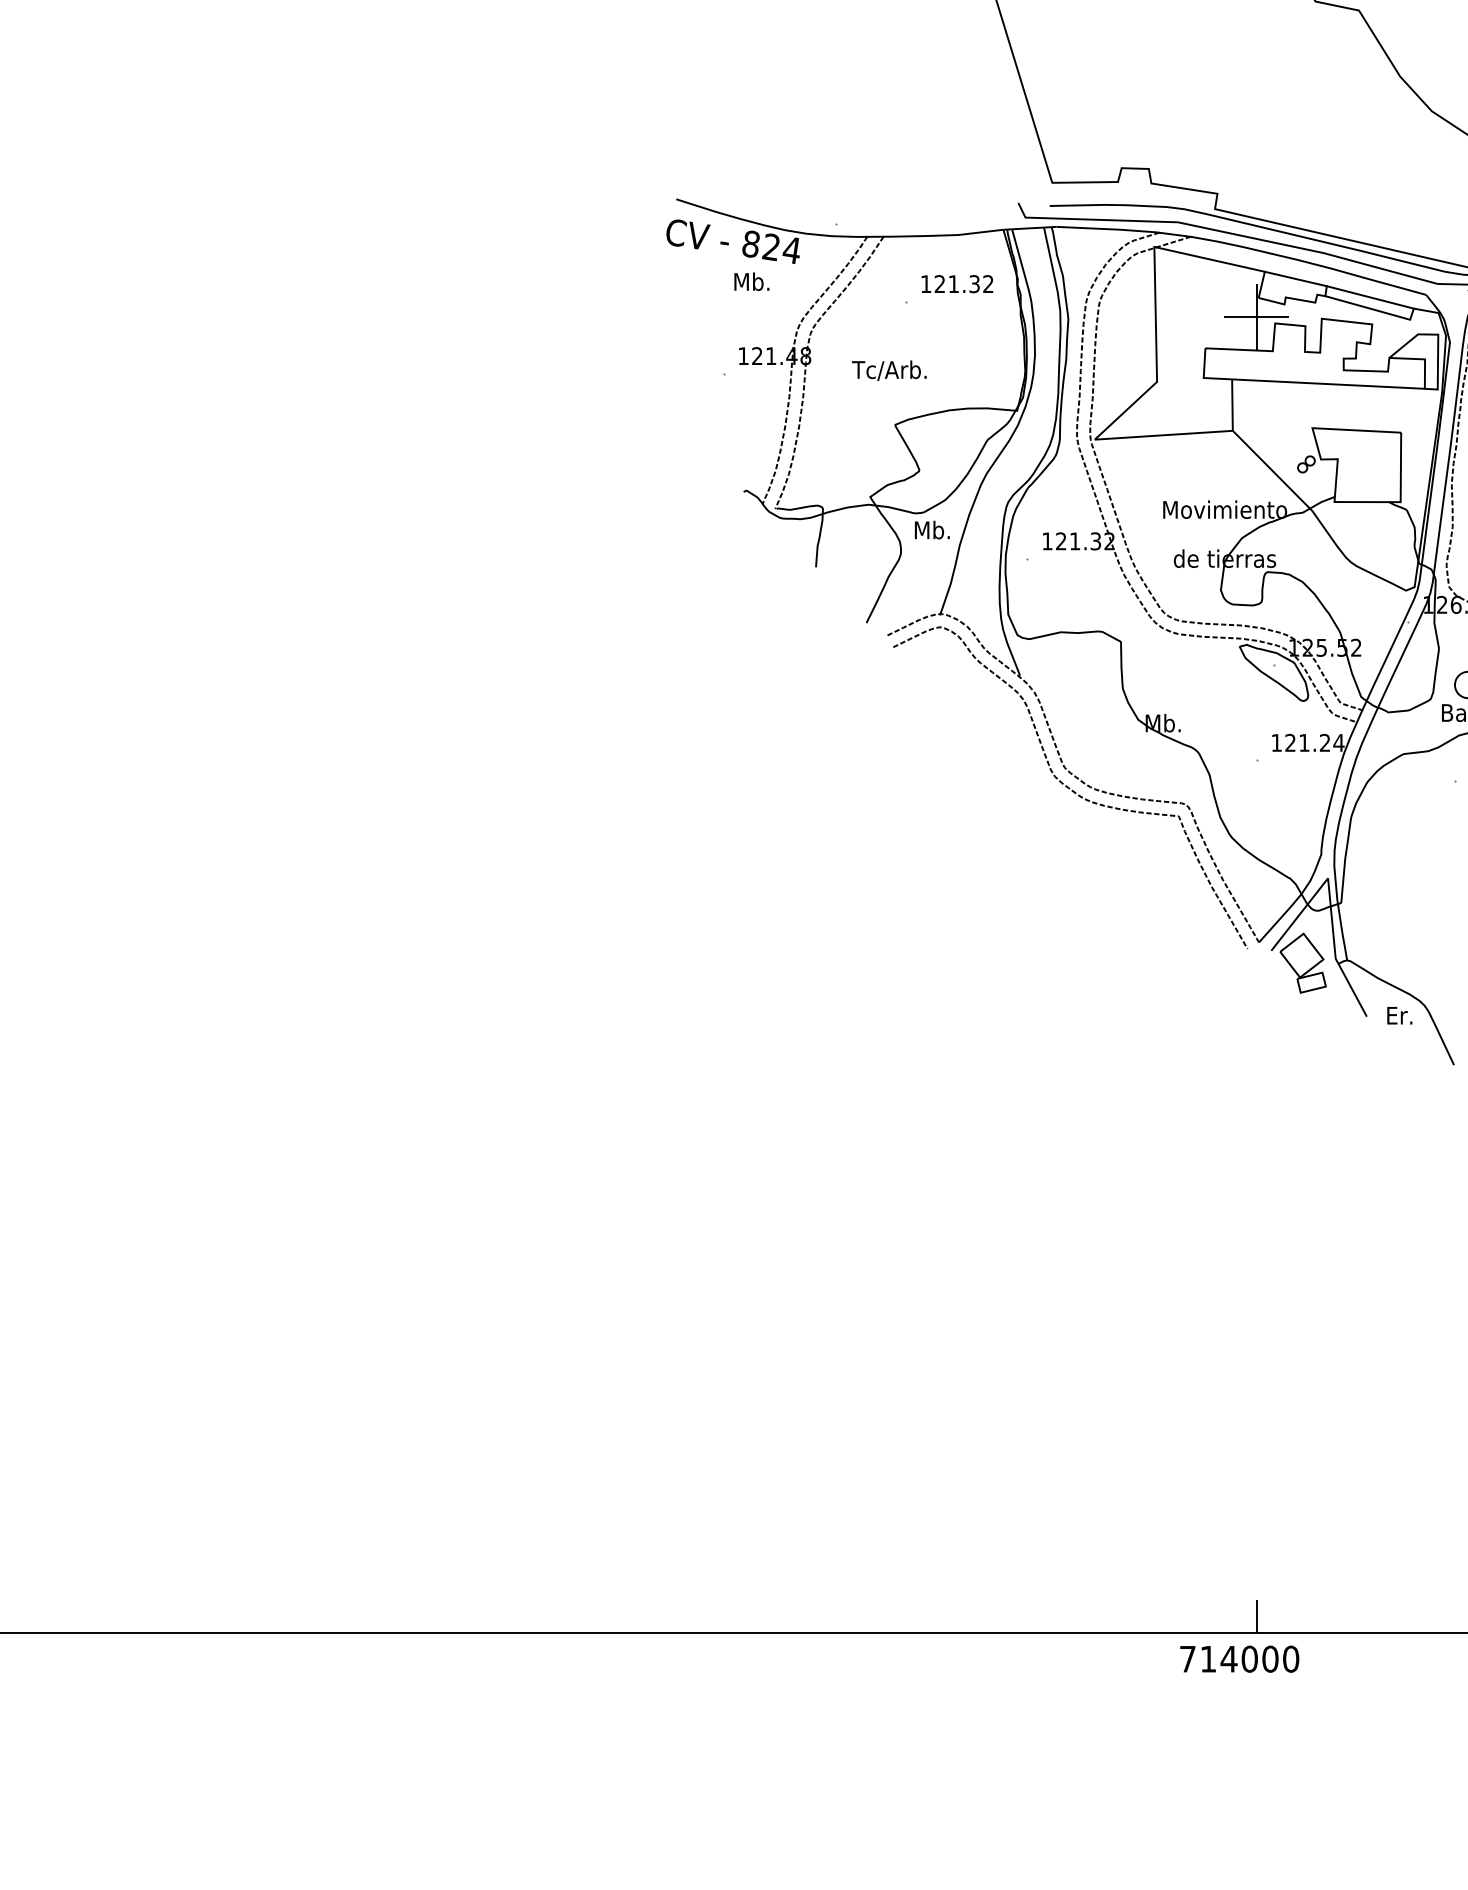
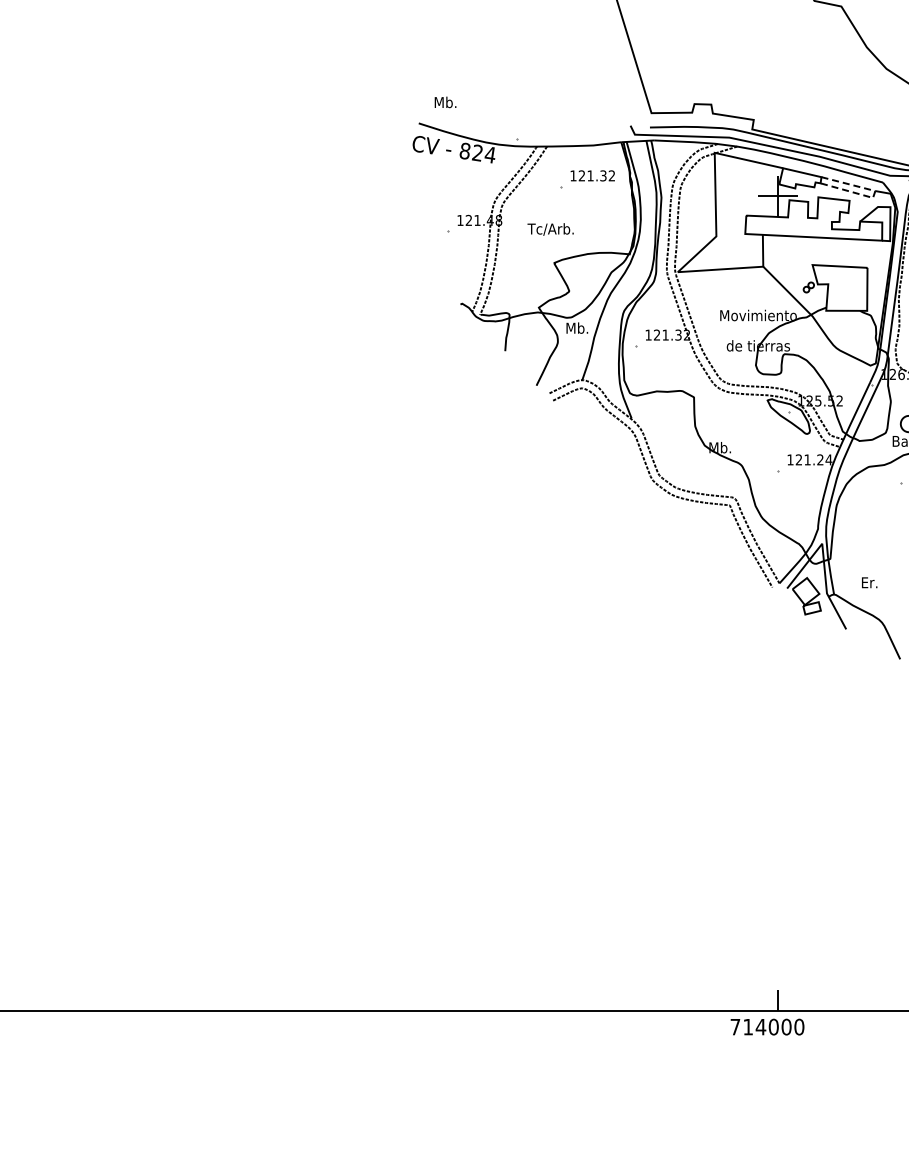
text: (751, 281) -> (445, 102), moved
line: (1412, 314) -> (874, 194), solid -> dashed
text: (1399, 1015) -> (869, 582), moved

